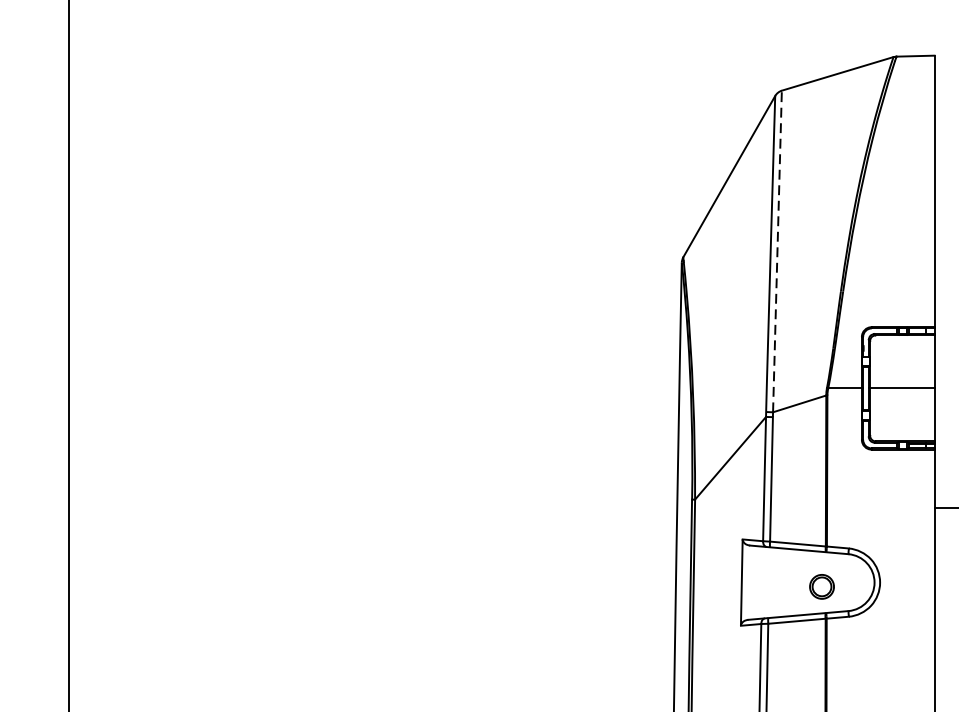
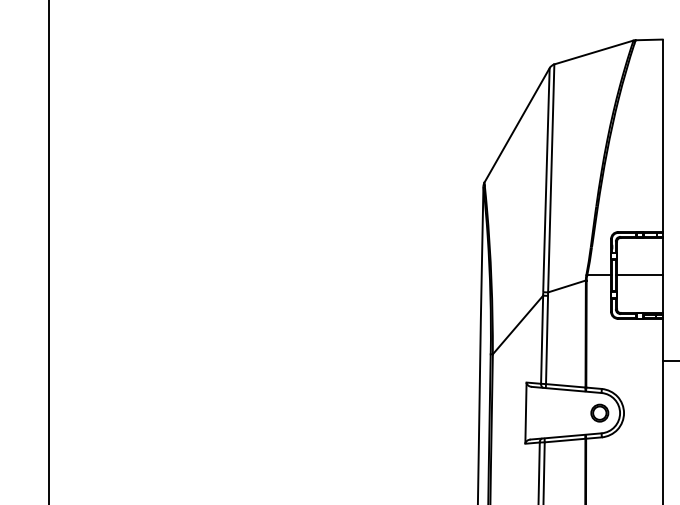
line: (777, 250) -> (551, 177), dashed -> solid
part: (821, 585) -> (599, 412), moved

